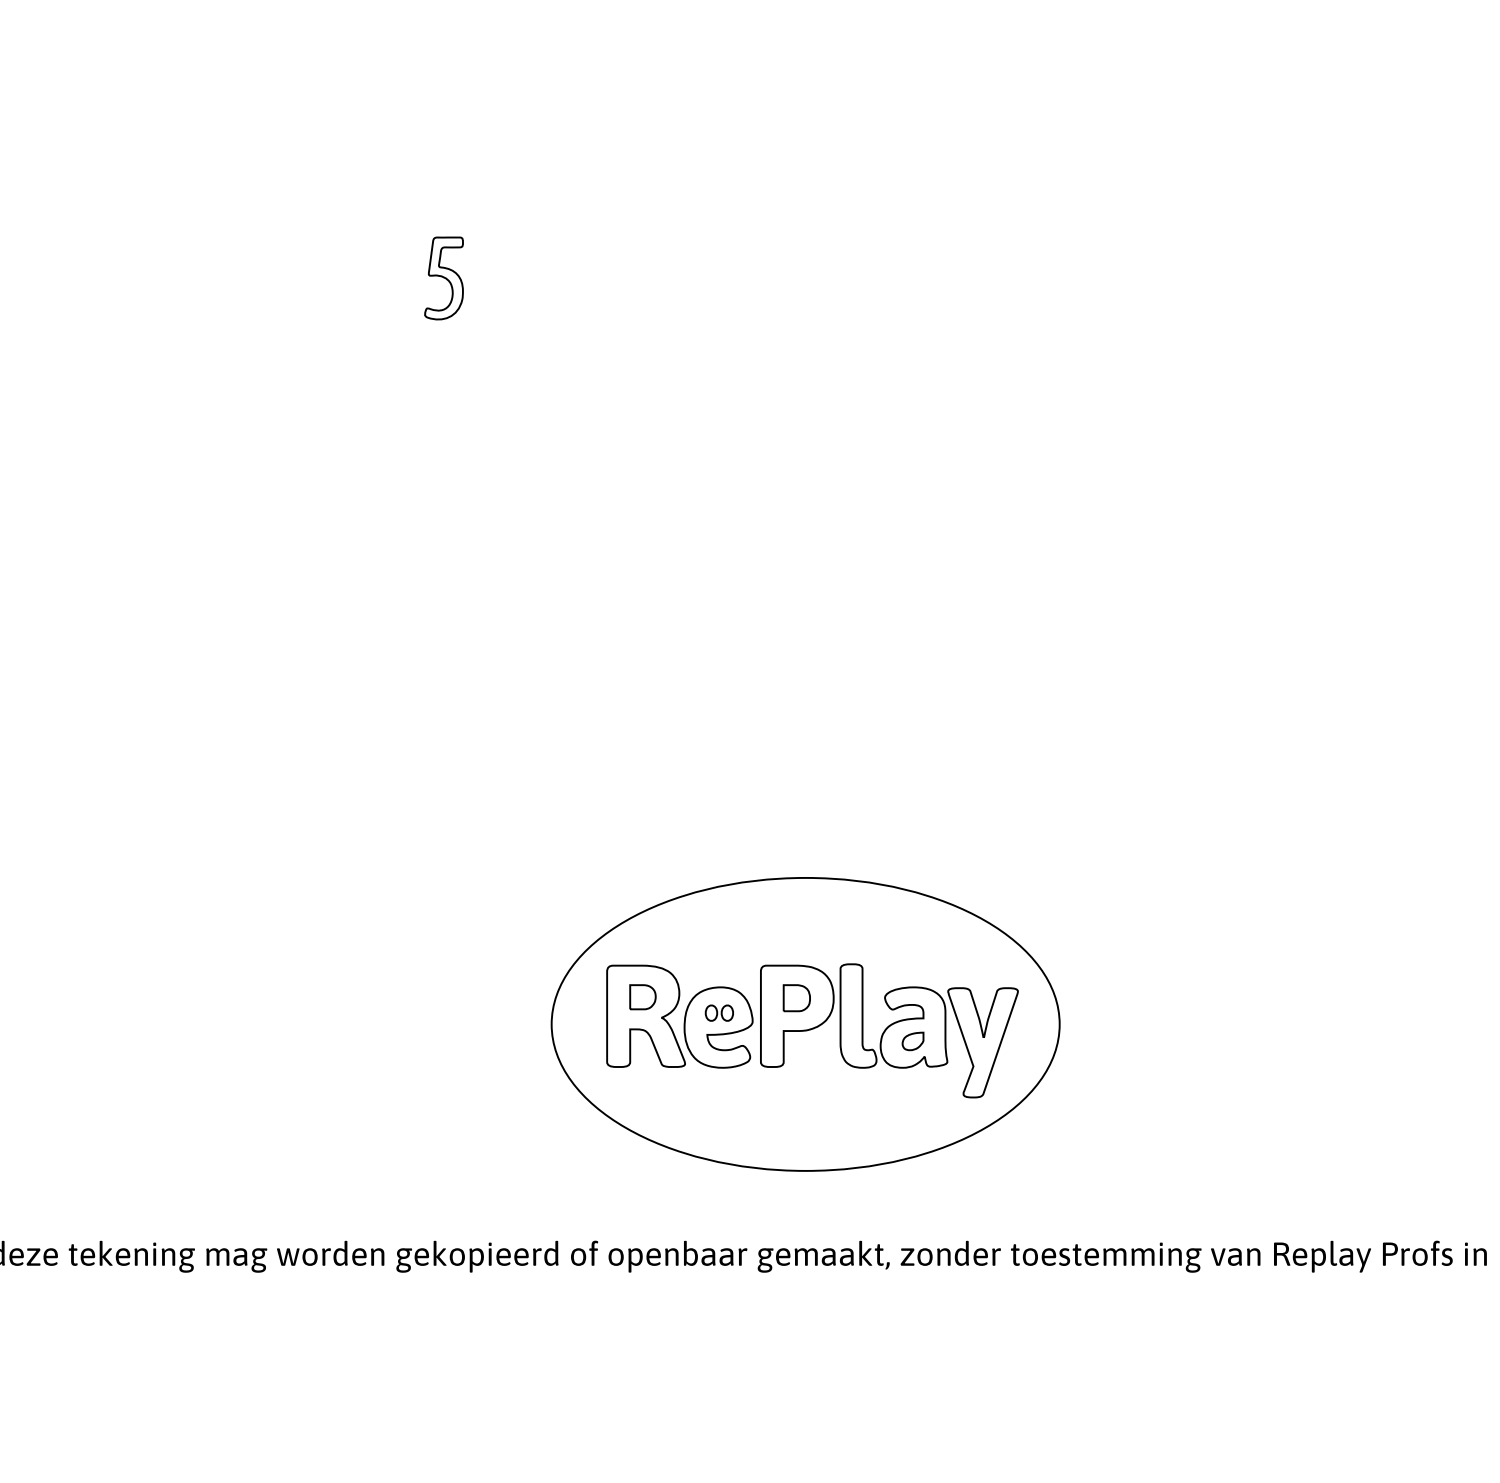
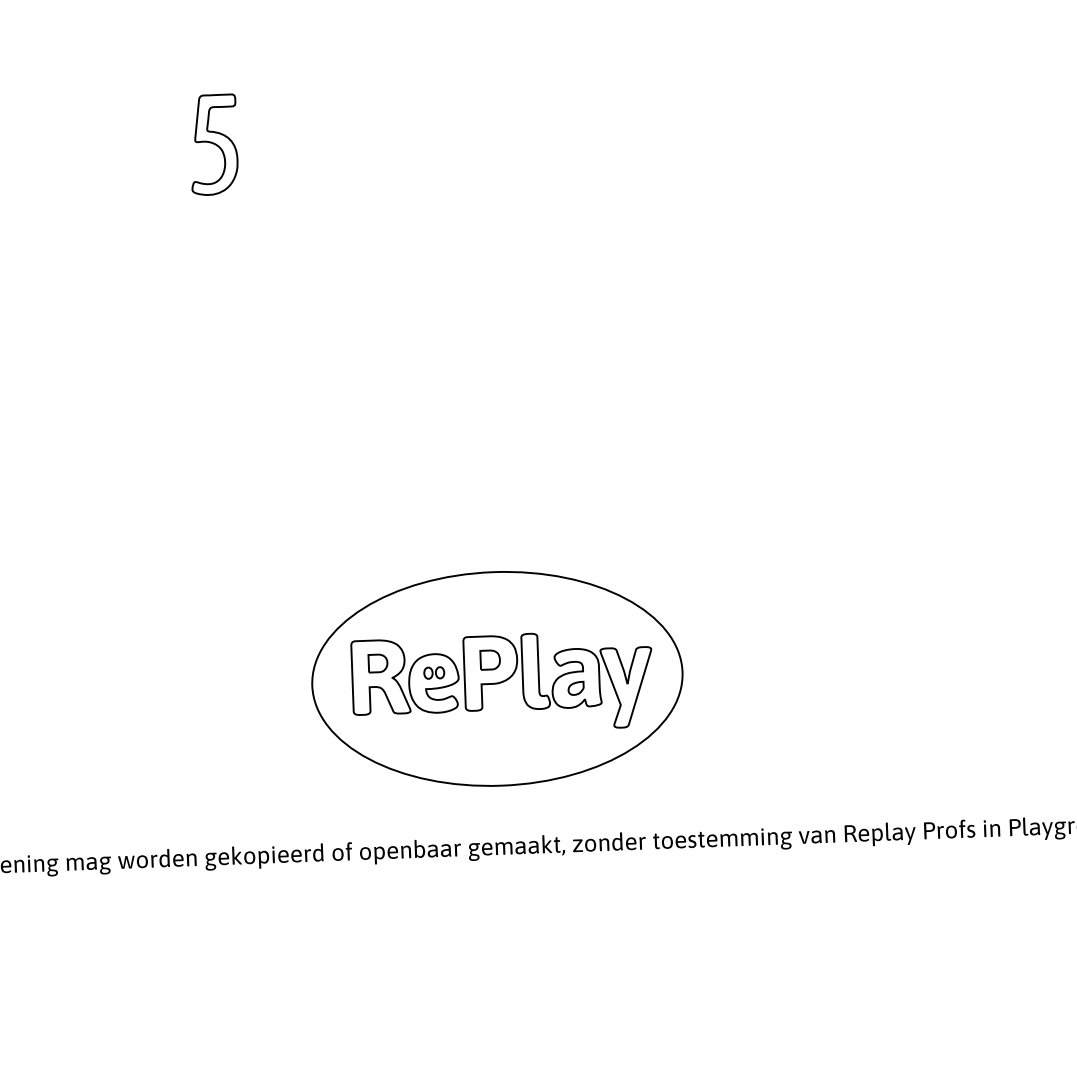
part: (443, 278) -> (213, 144), size x1.67

